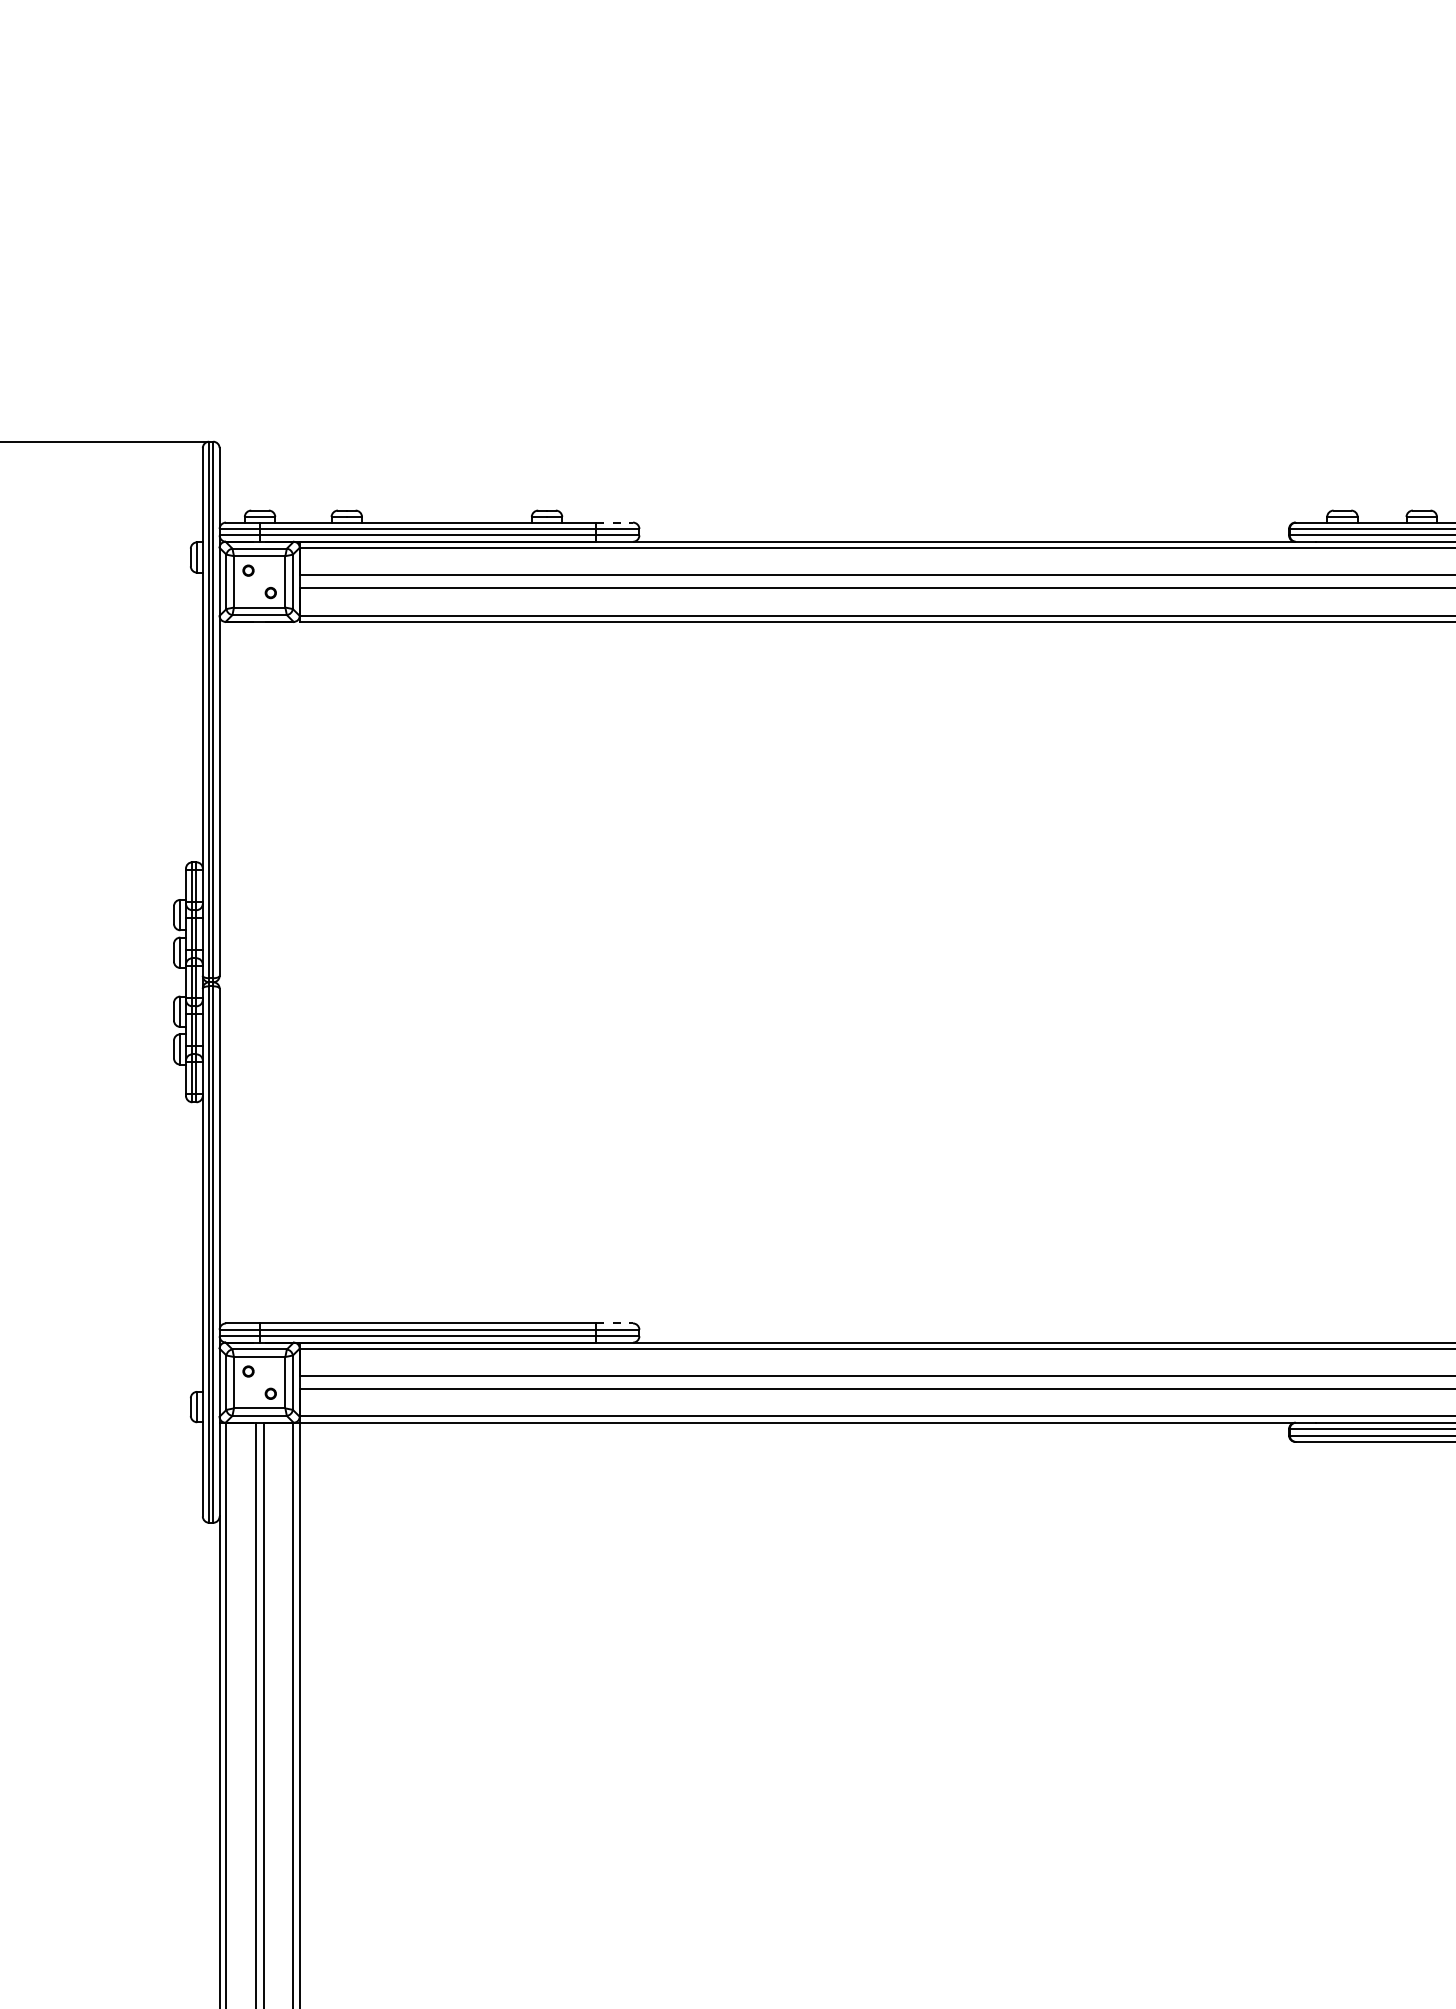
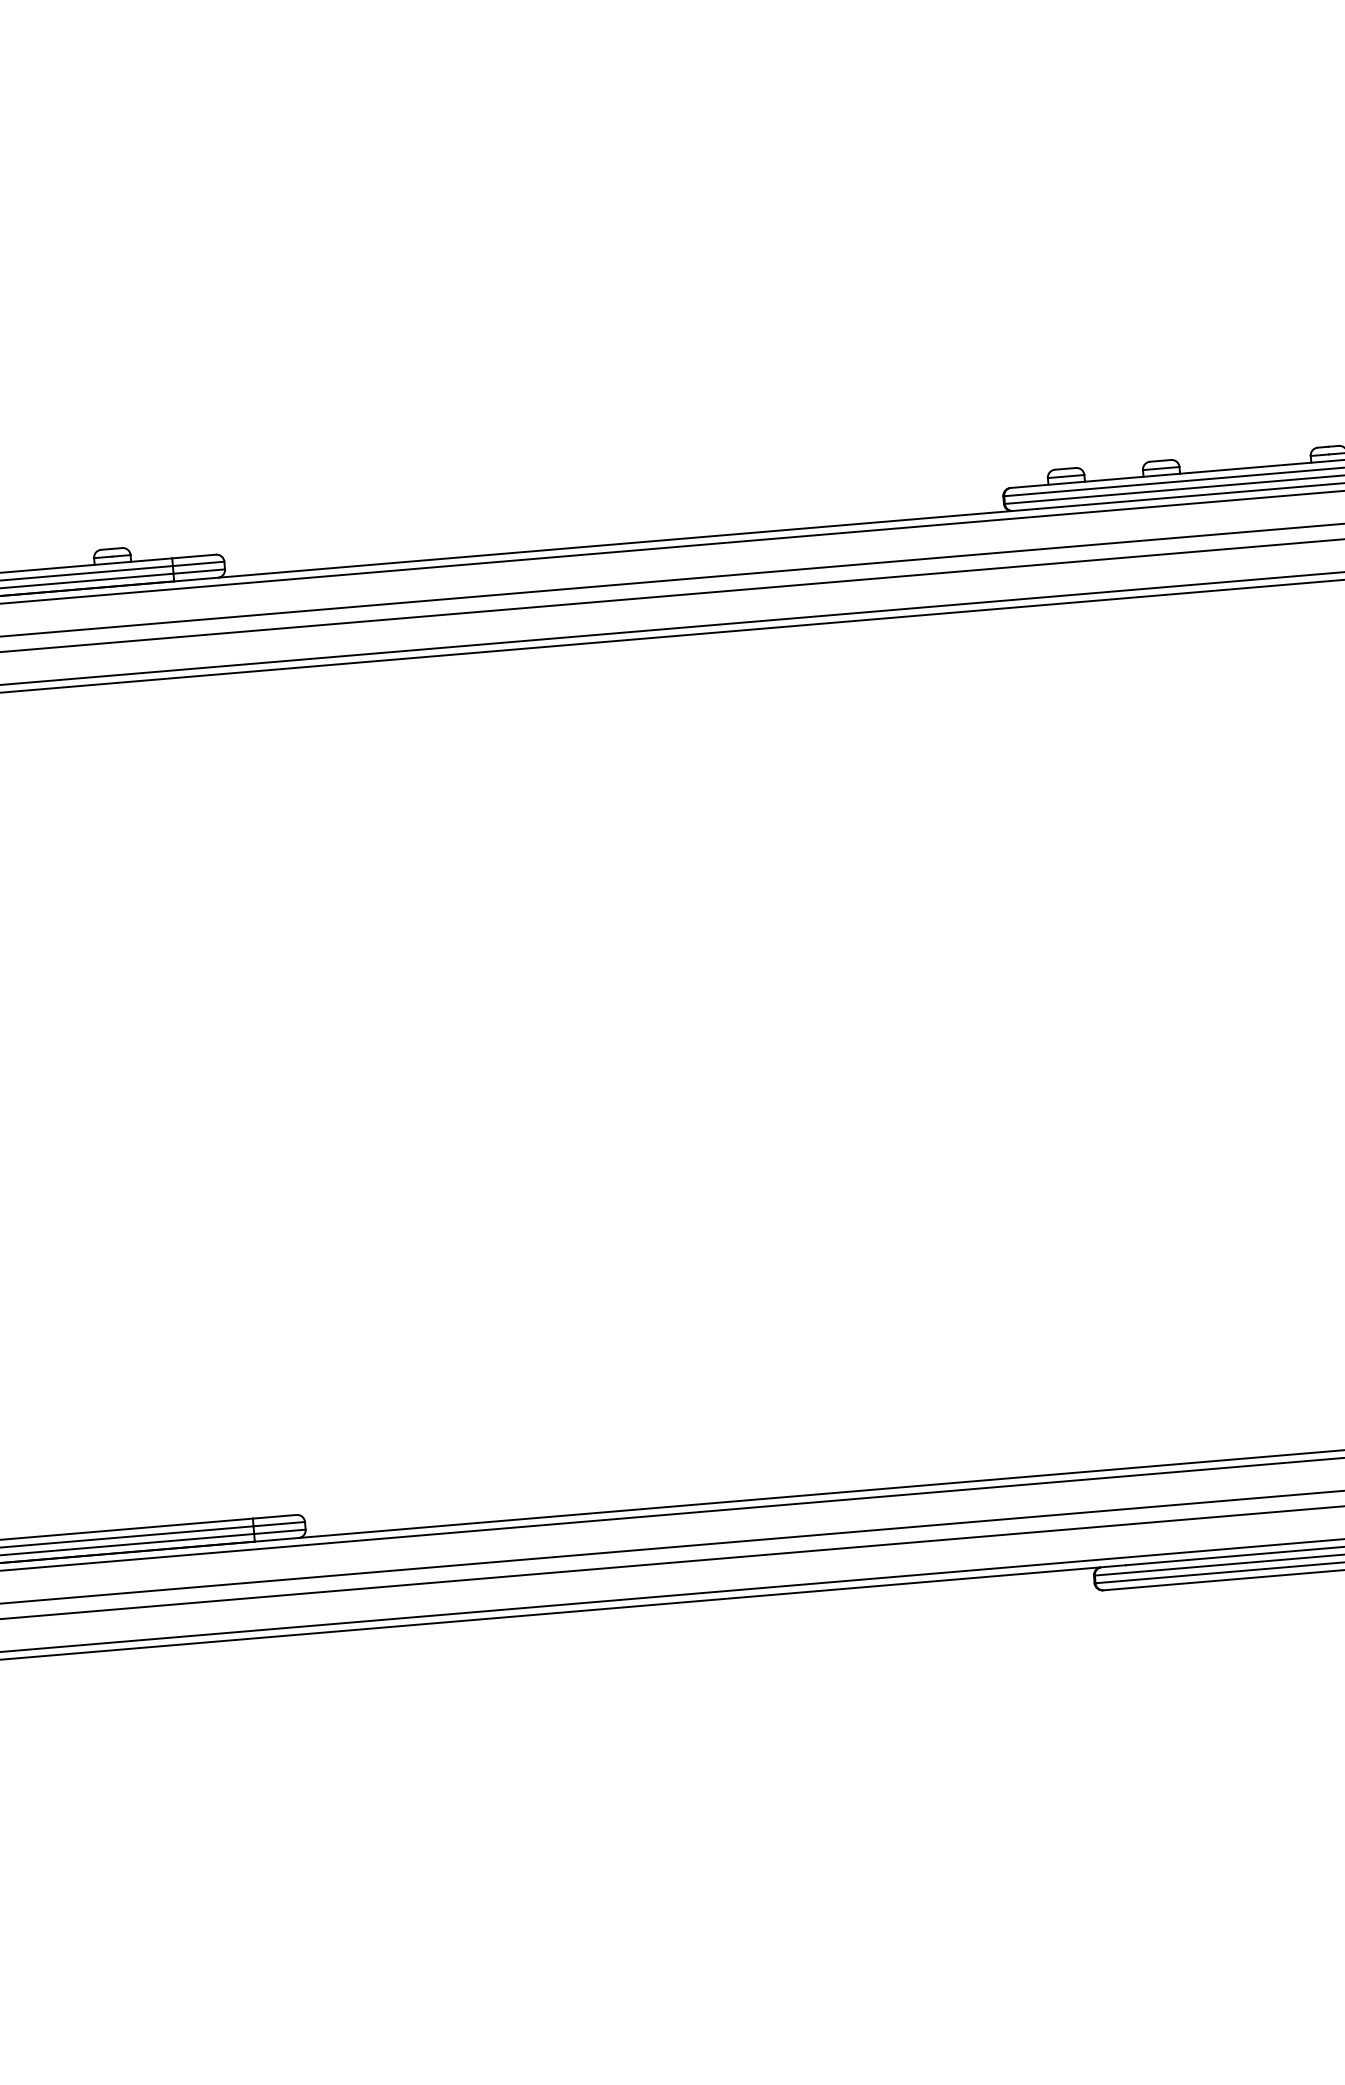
line: (615, 522) -> (195, 556), dashed -> solid
line: (615, 1323) -> (275, 1516), dashed -> solid

